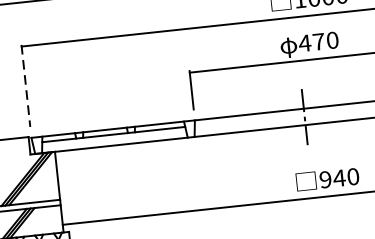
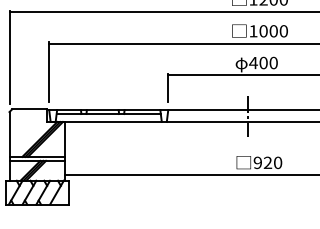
text: (318, 41) -> (263, 62), 470 -> 400
line: (26, 86) -> (49, 72), dashed -> solid
text: (338, 177) -> (267, 162), 940 -> 920

